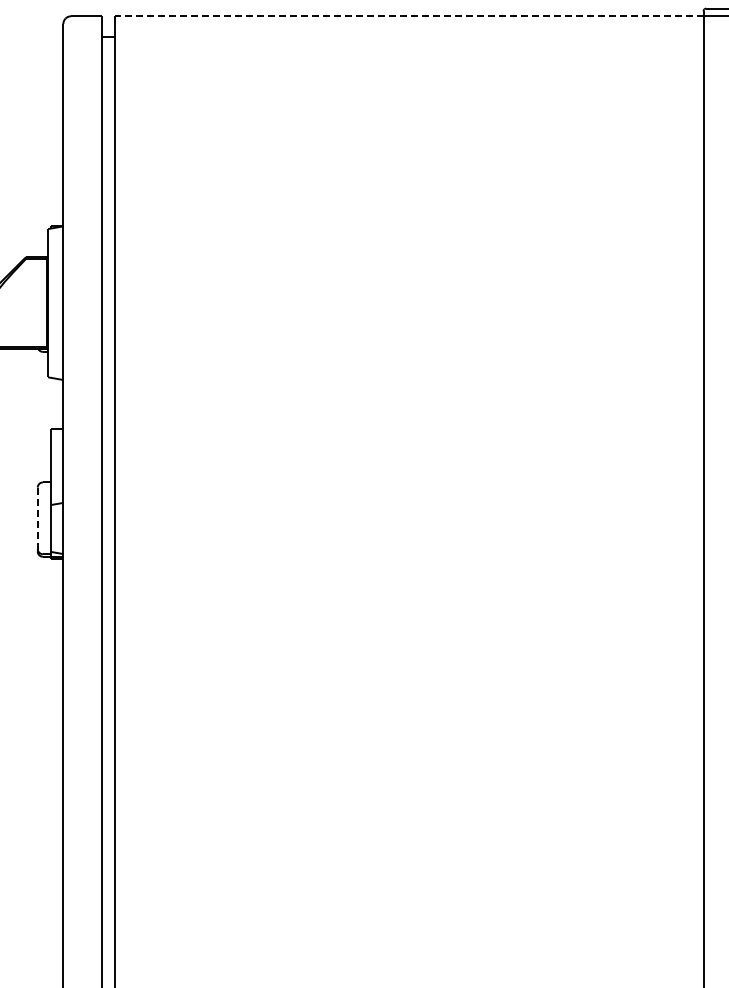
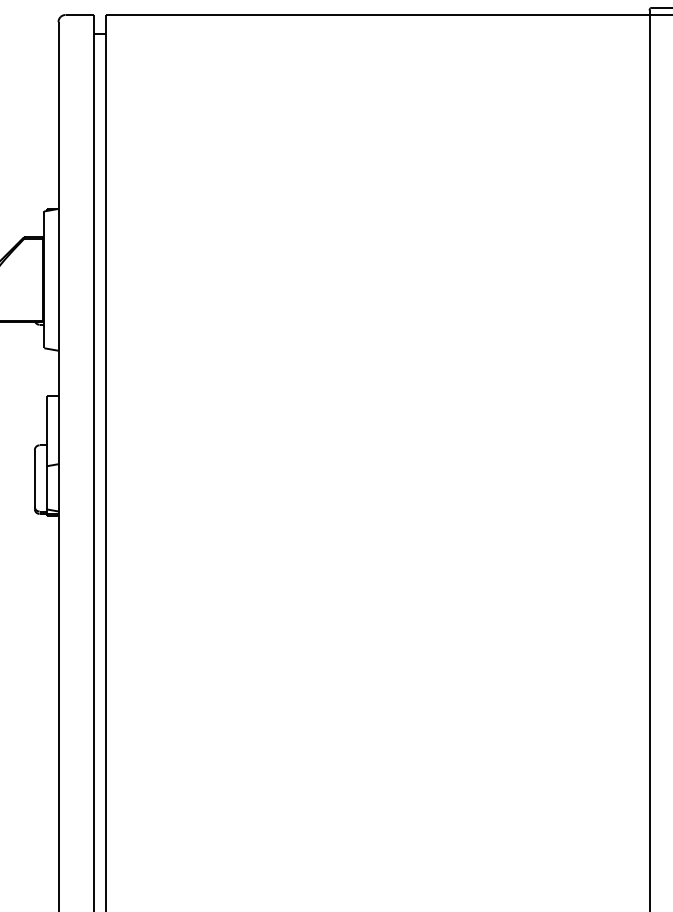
line: (408, 16) -> (377, 15), dashed -> solid
line: (37, 518) -> (34, 478), dashed -> solid

